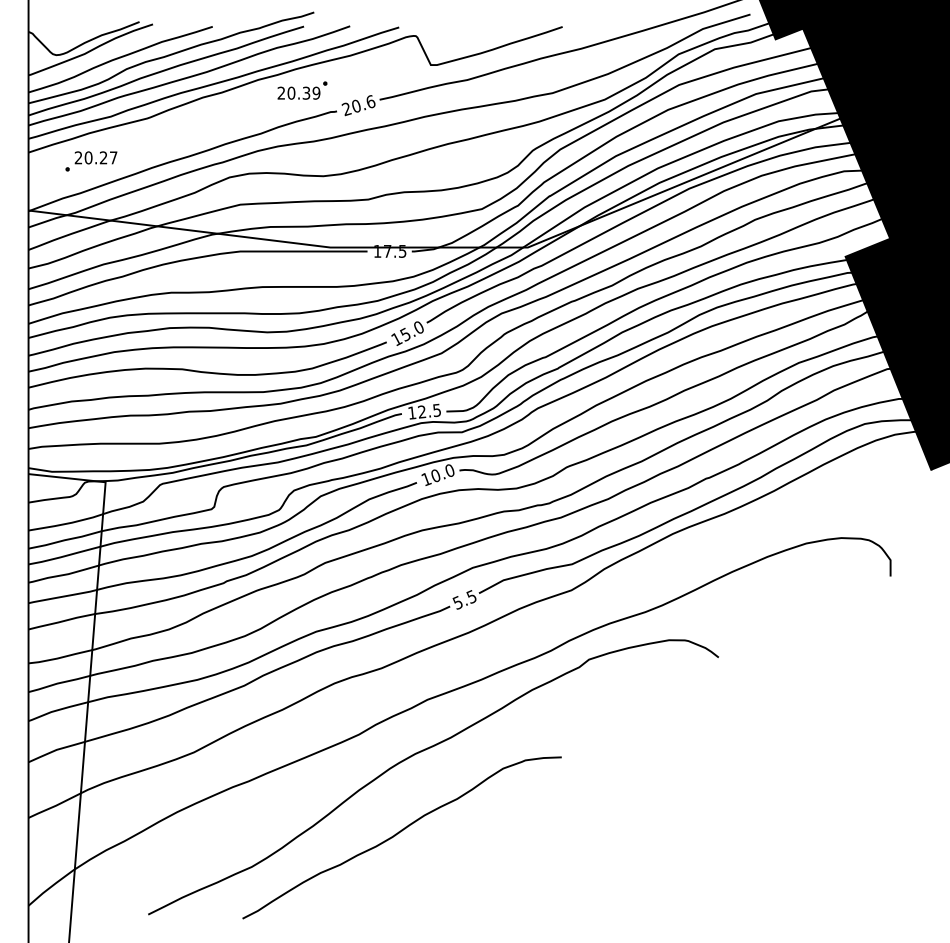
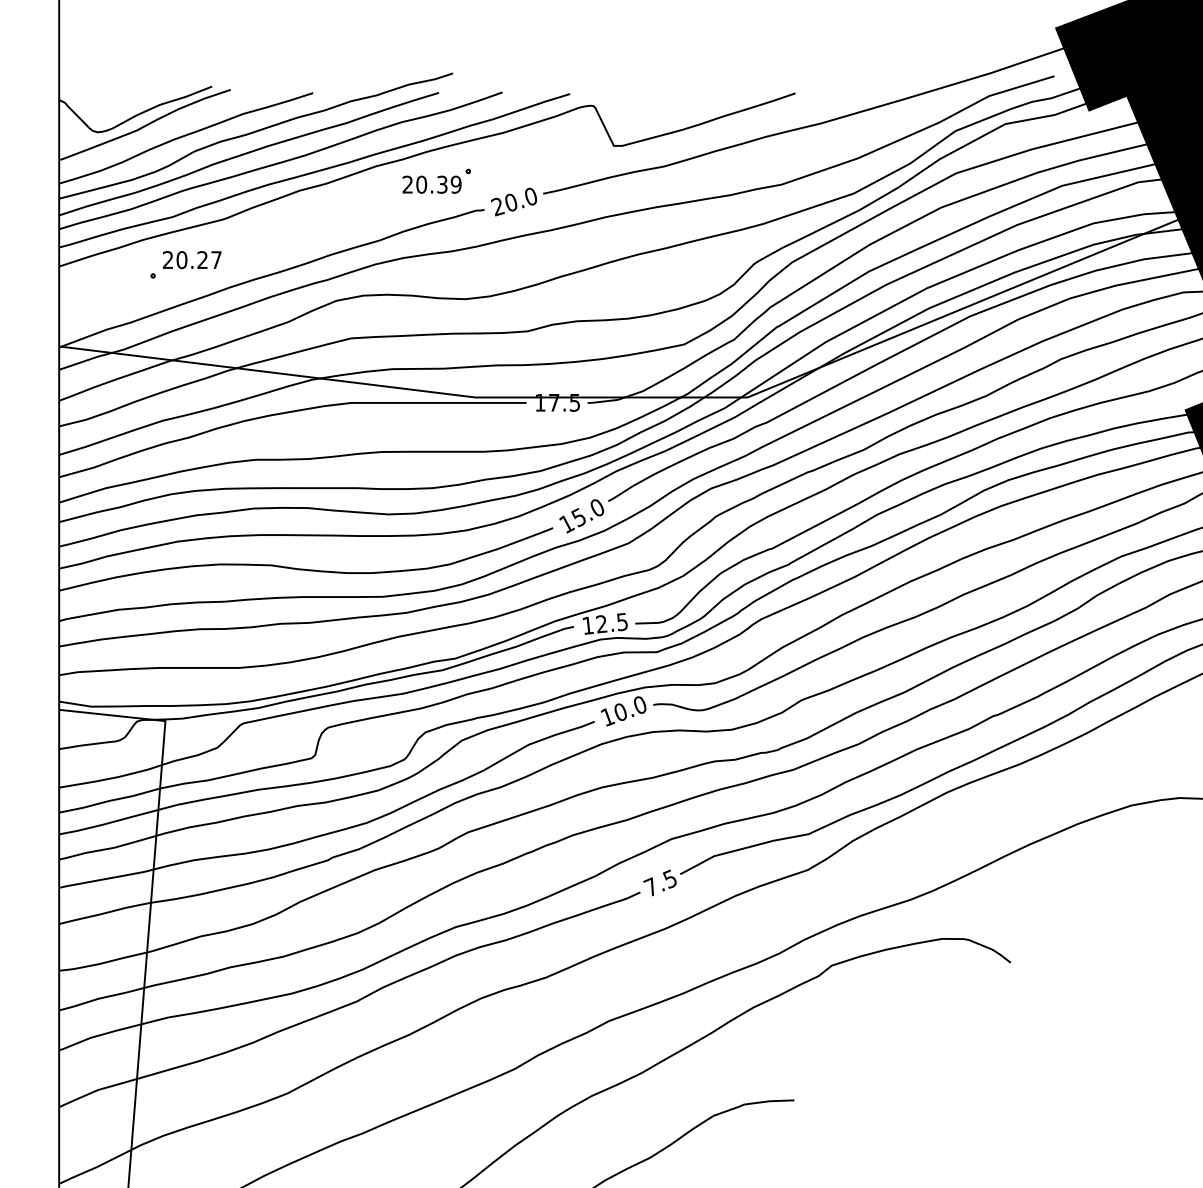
text: (370, 101) -> (530, 196), 20.6 -> 20.0
part: (91, 161) -> (185, 265), moved
text: (457, 602) -> (650, 886), 5.5 -> 7.5

